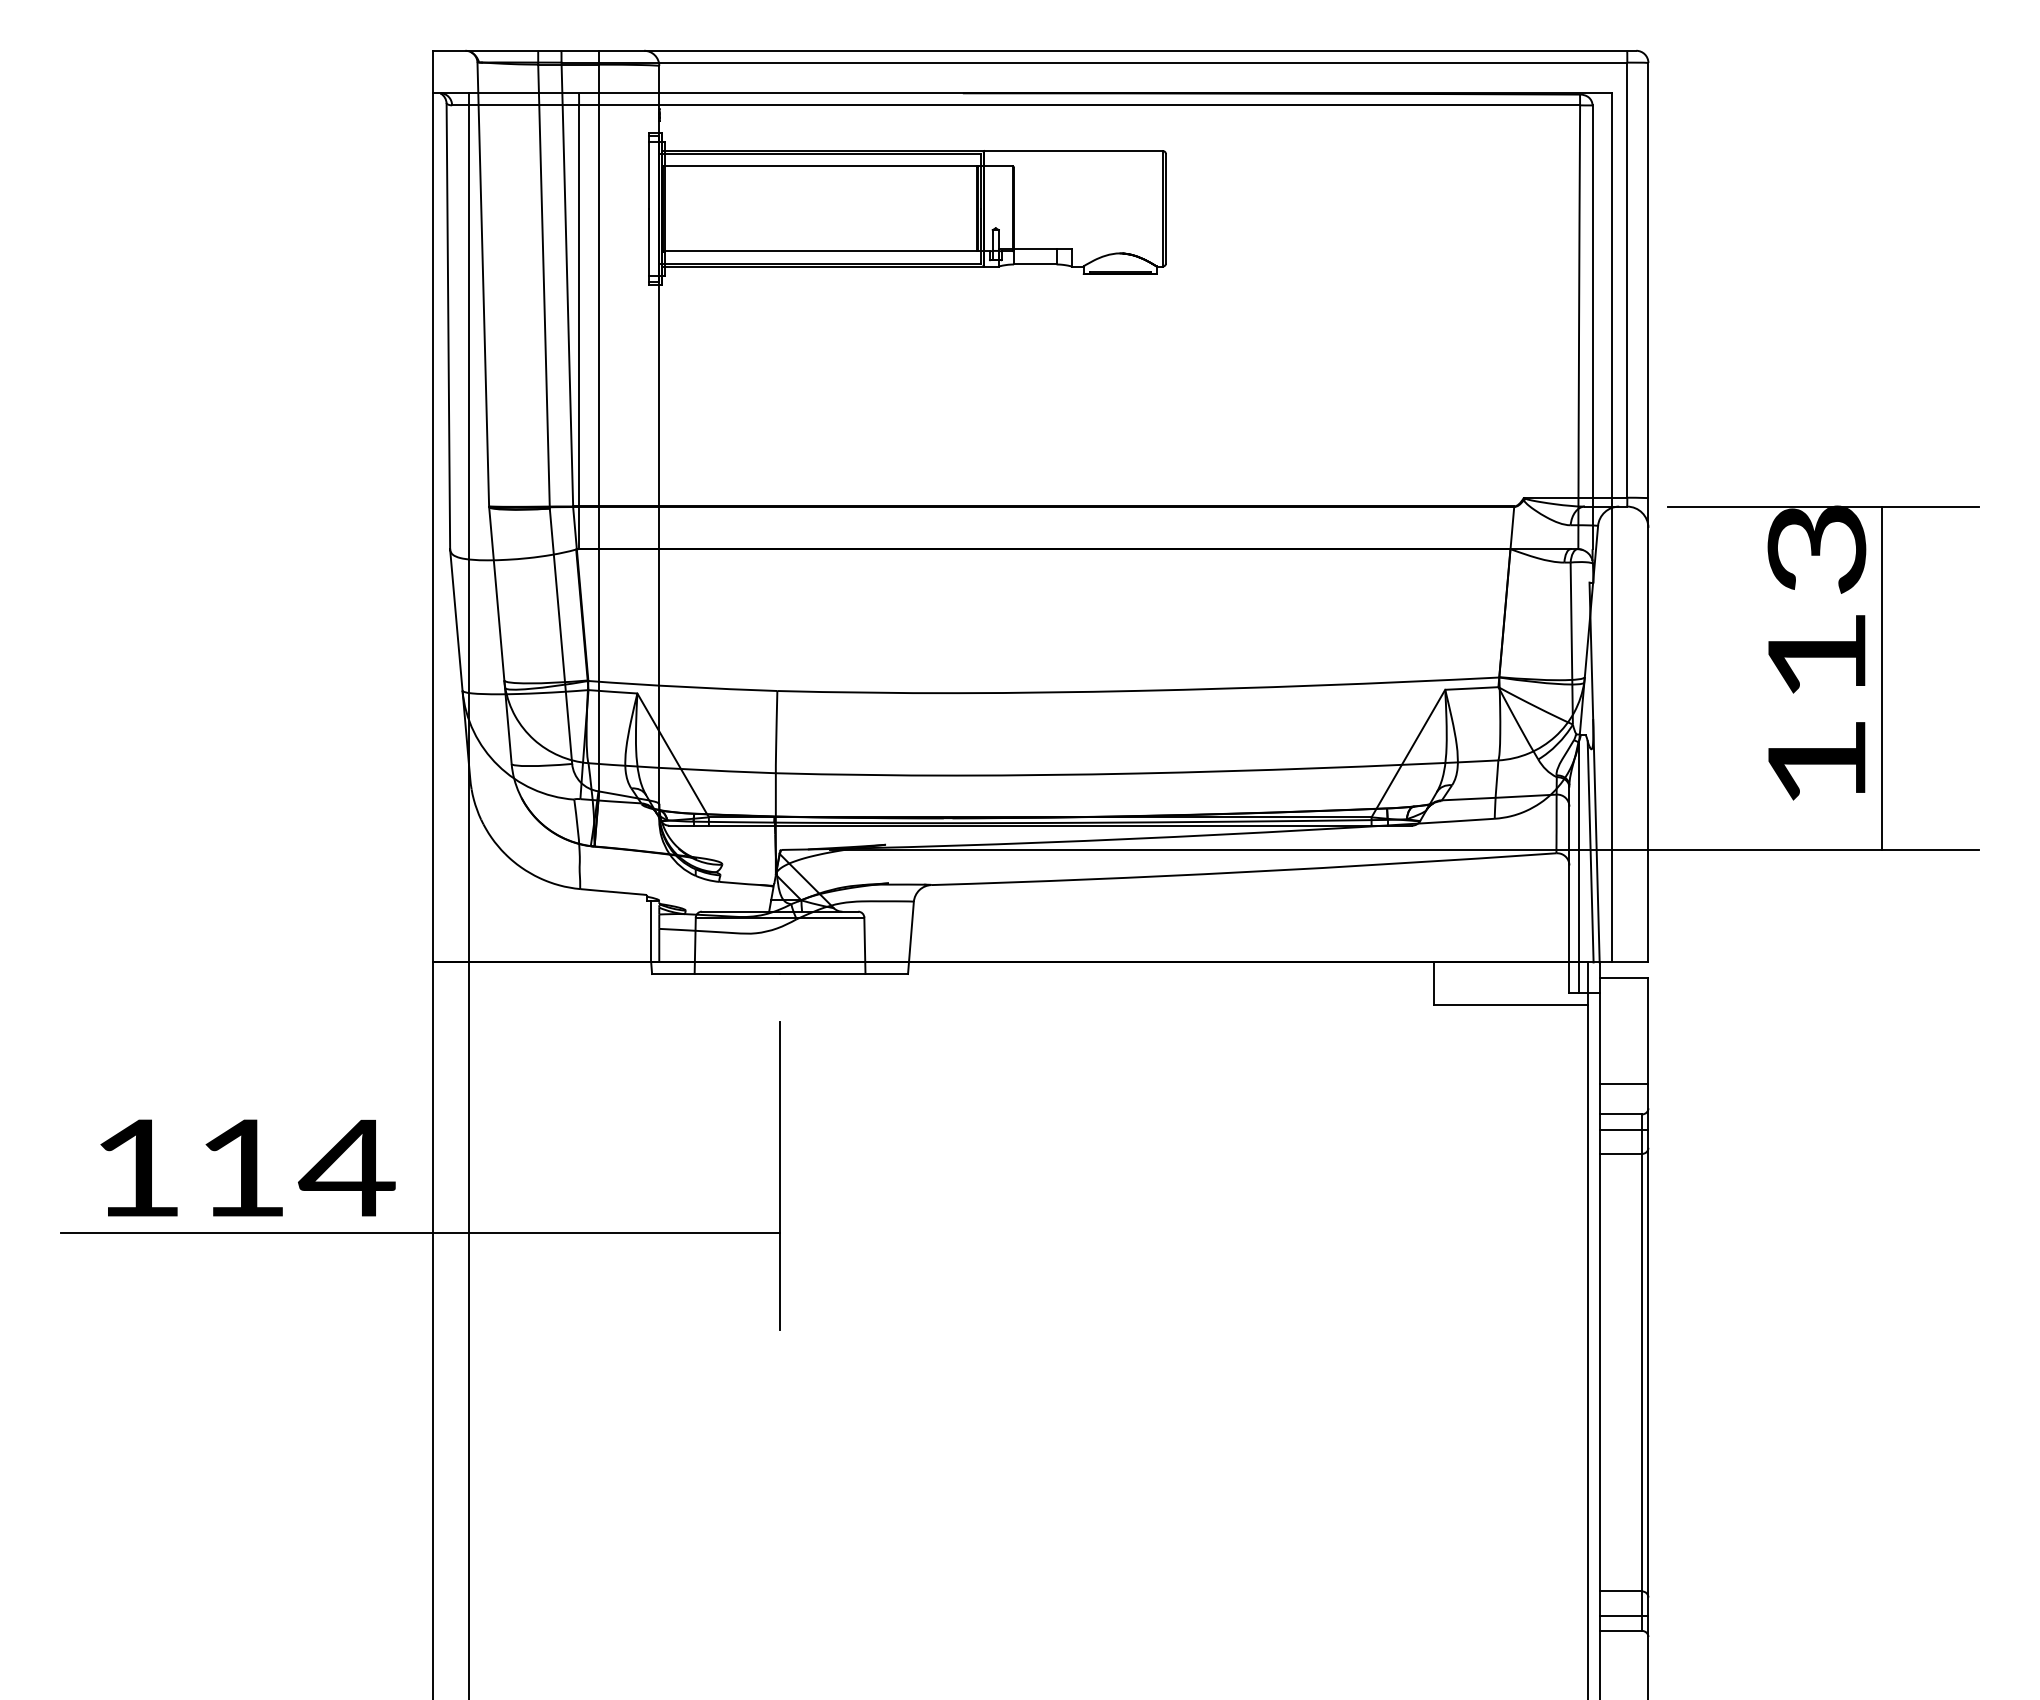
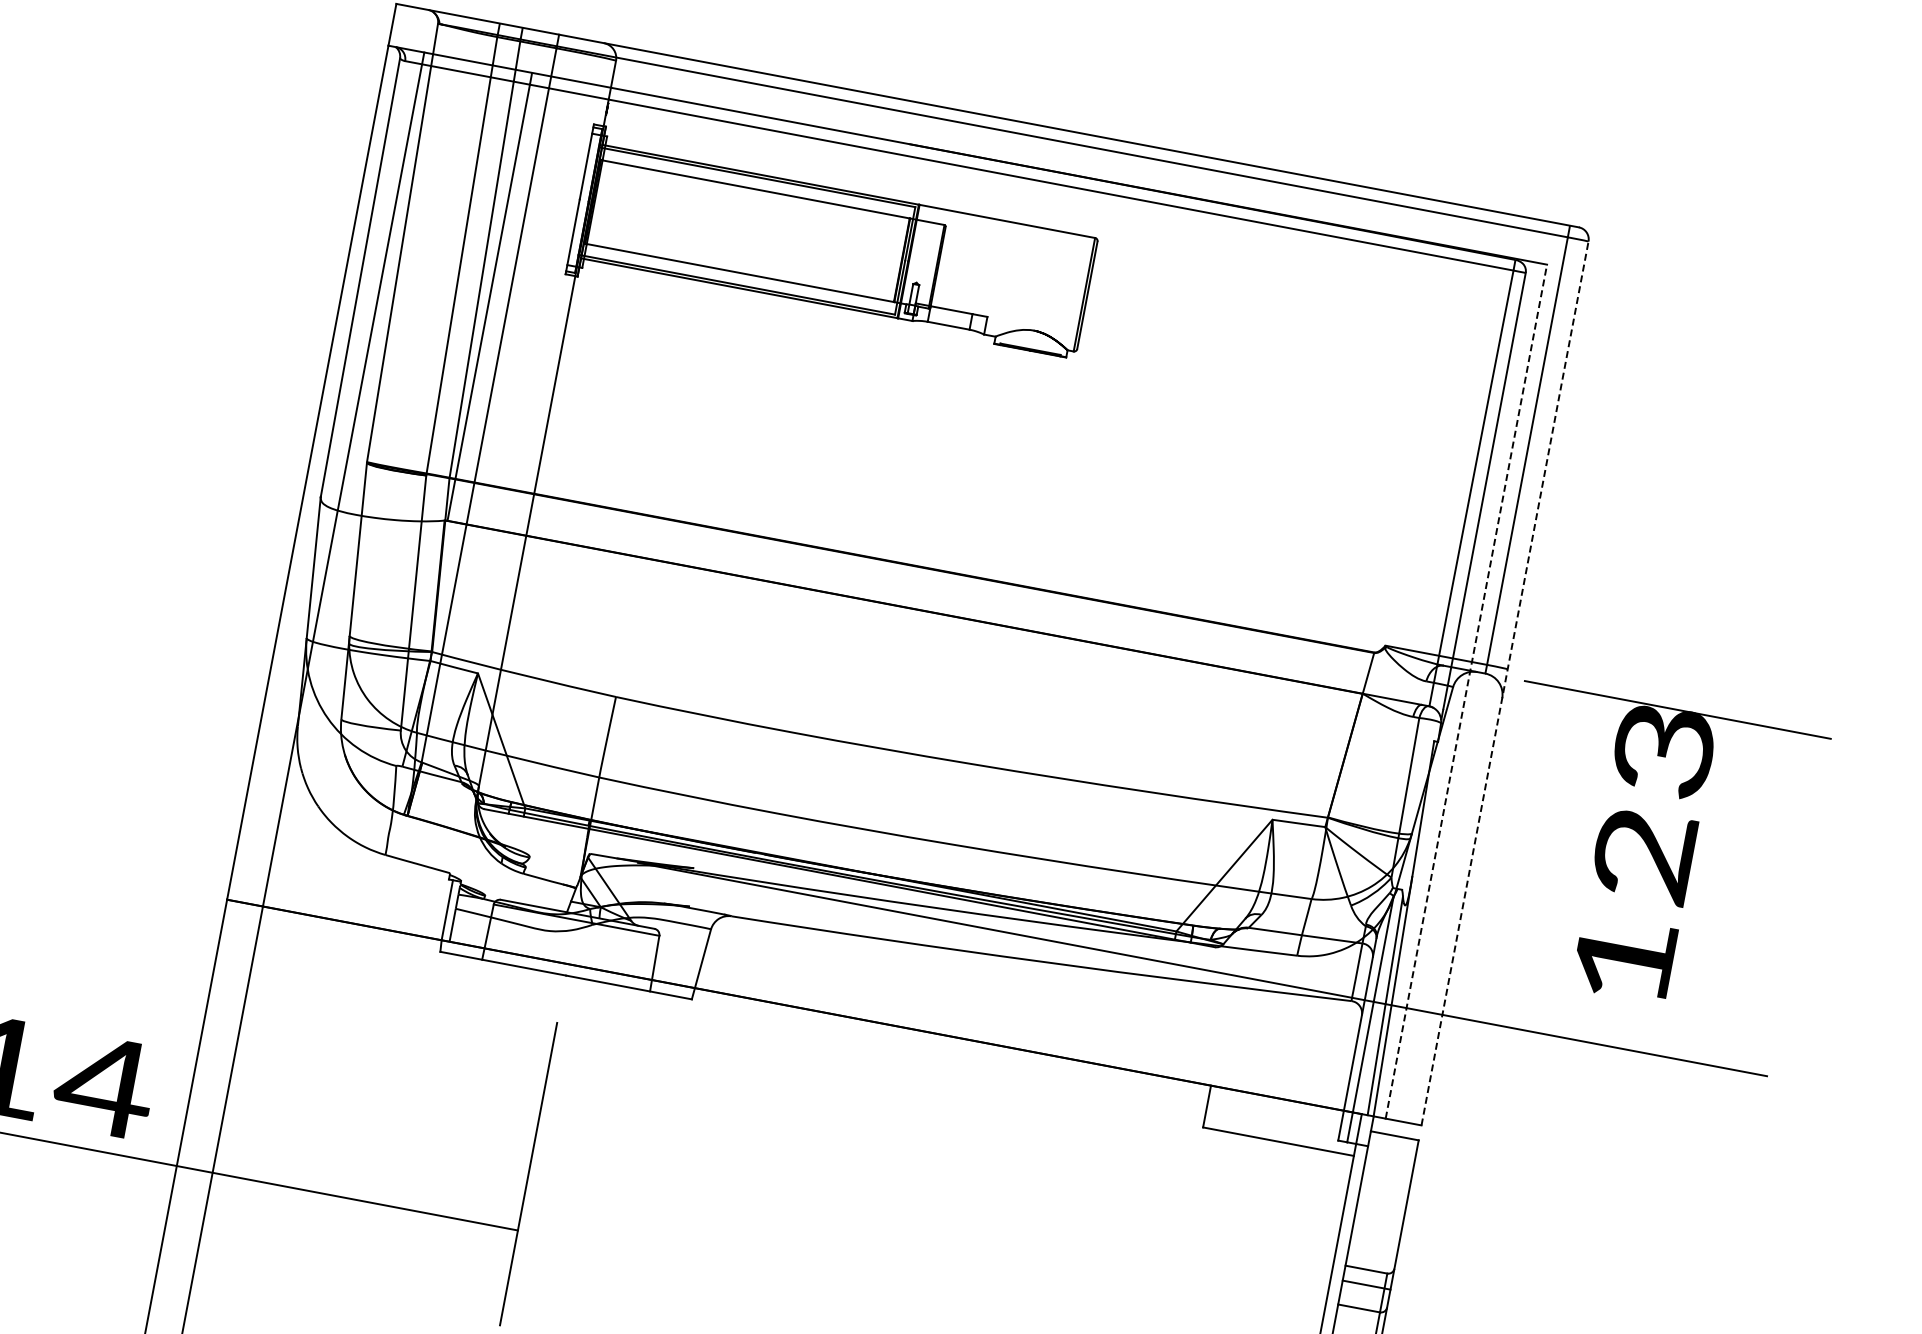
line: (1648, 512) -> (1505, 683), solid -> dashed
line: (1611, 527) -> (1466, 691), solid -> dashed
text: (1816, 656) -> (1643, 856), 113 -> 123
line: (1882, 677) -> (1704, 888), removed
line: (1623, 1083) -> (1374, 1239), removed

